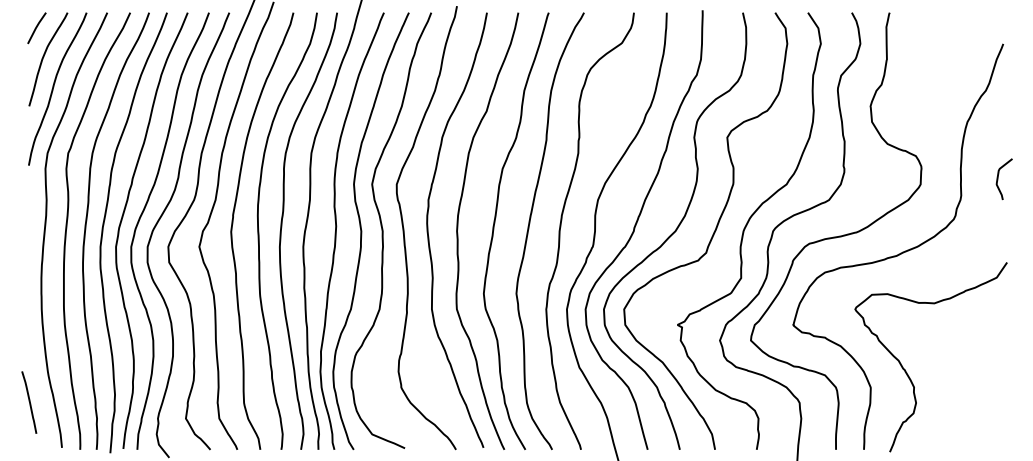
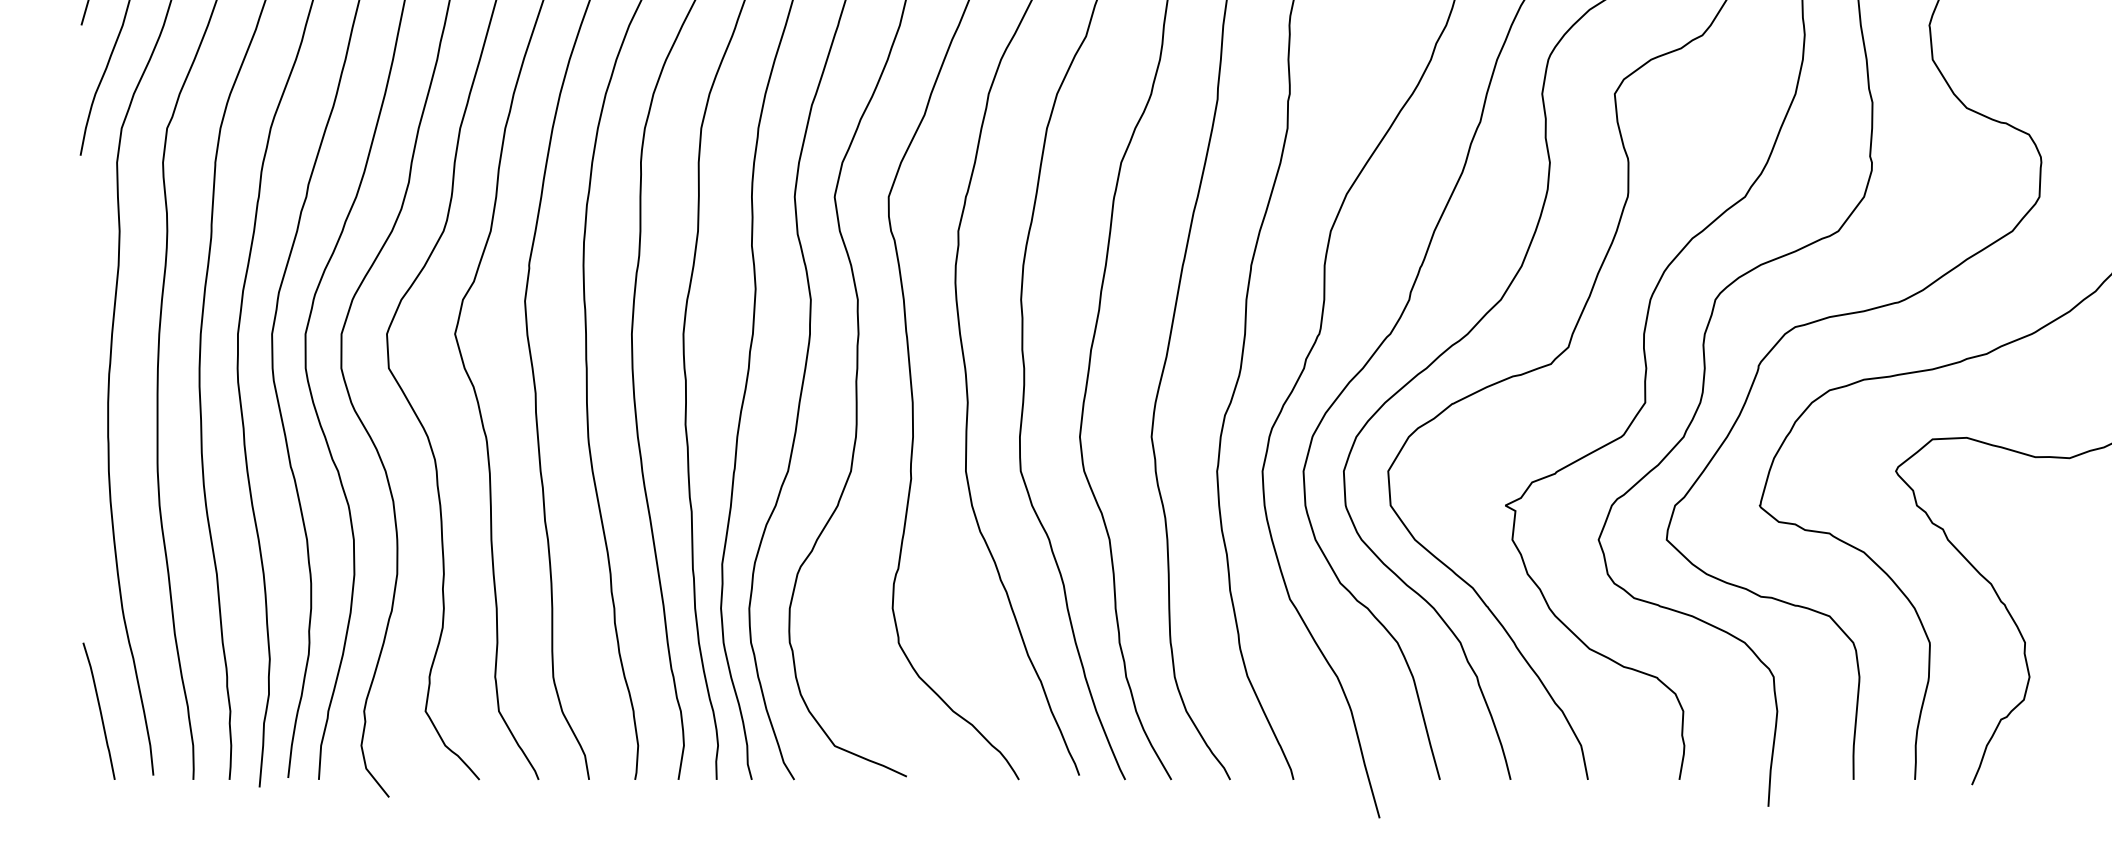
line: (29, 402) -> (99, 711), moved

